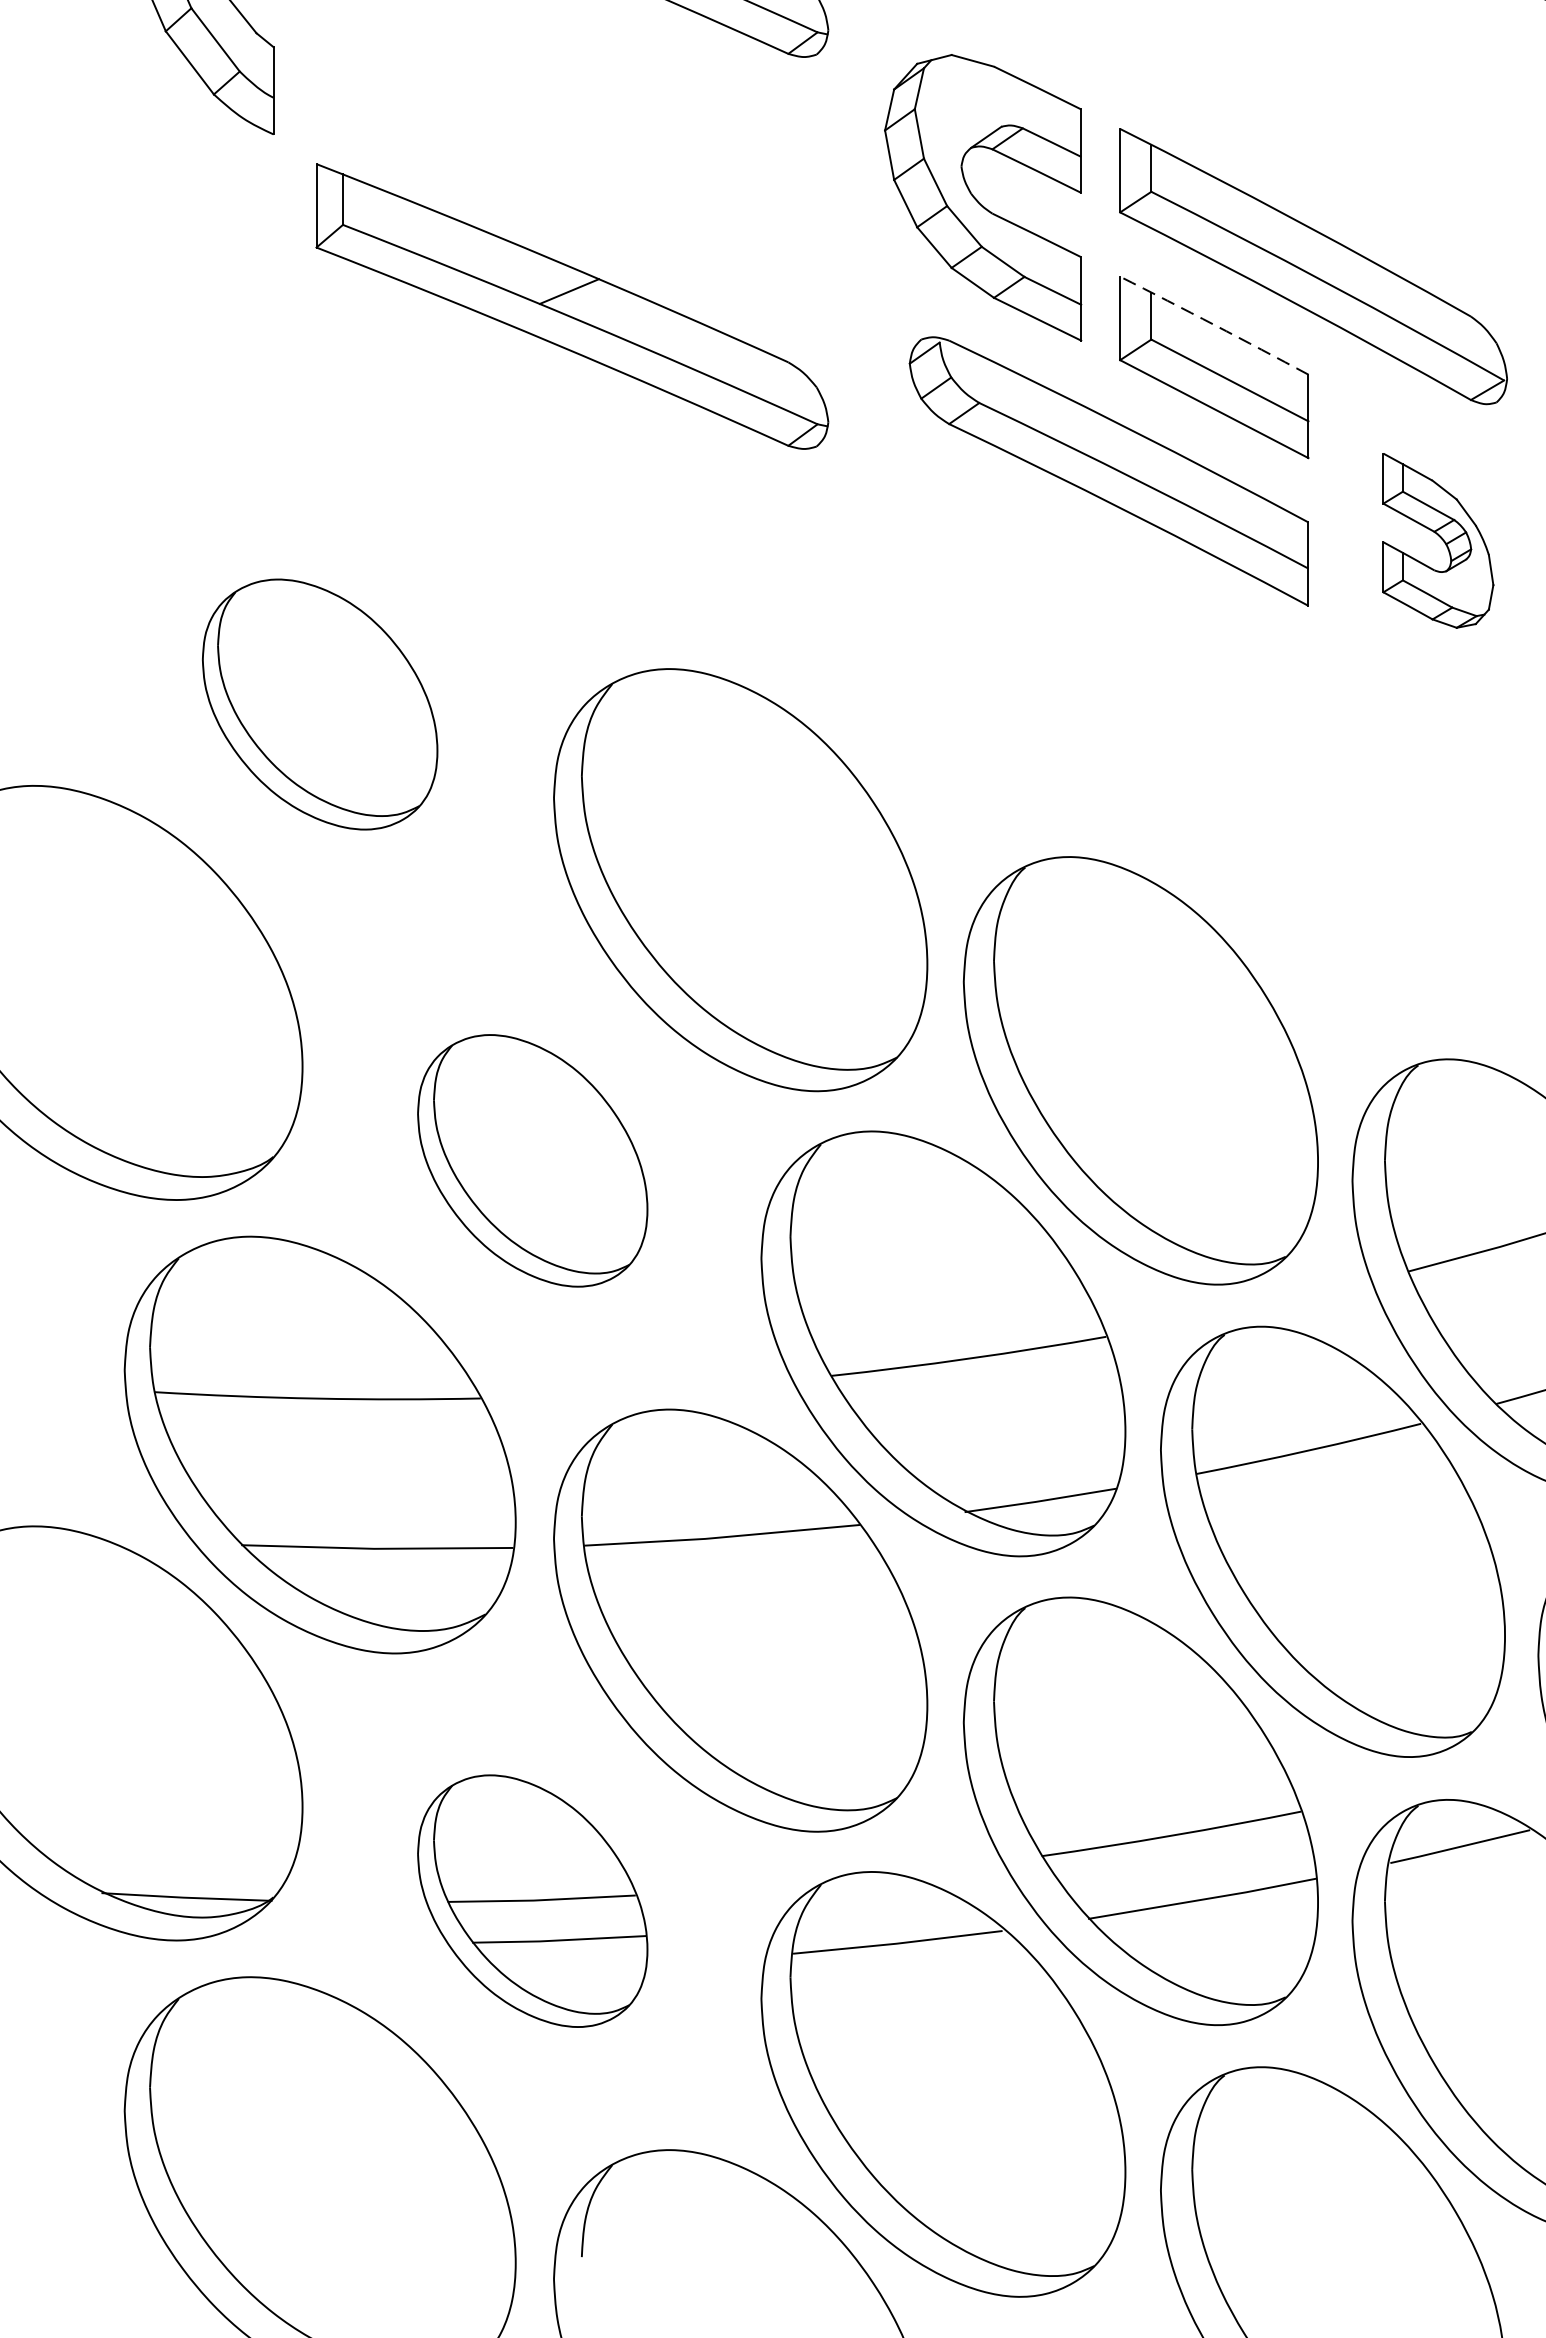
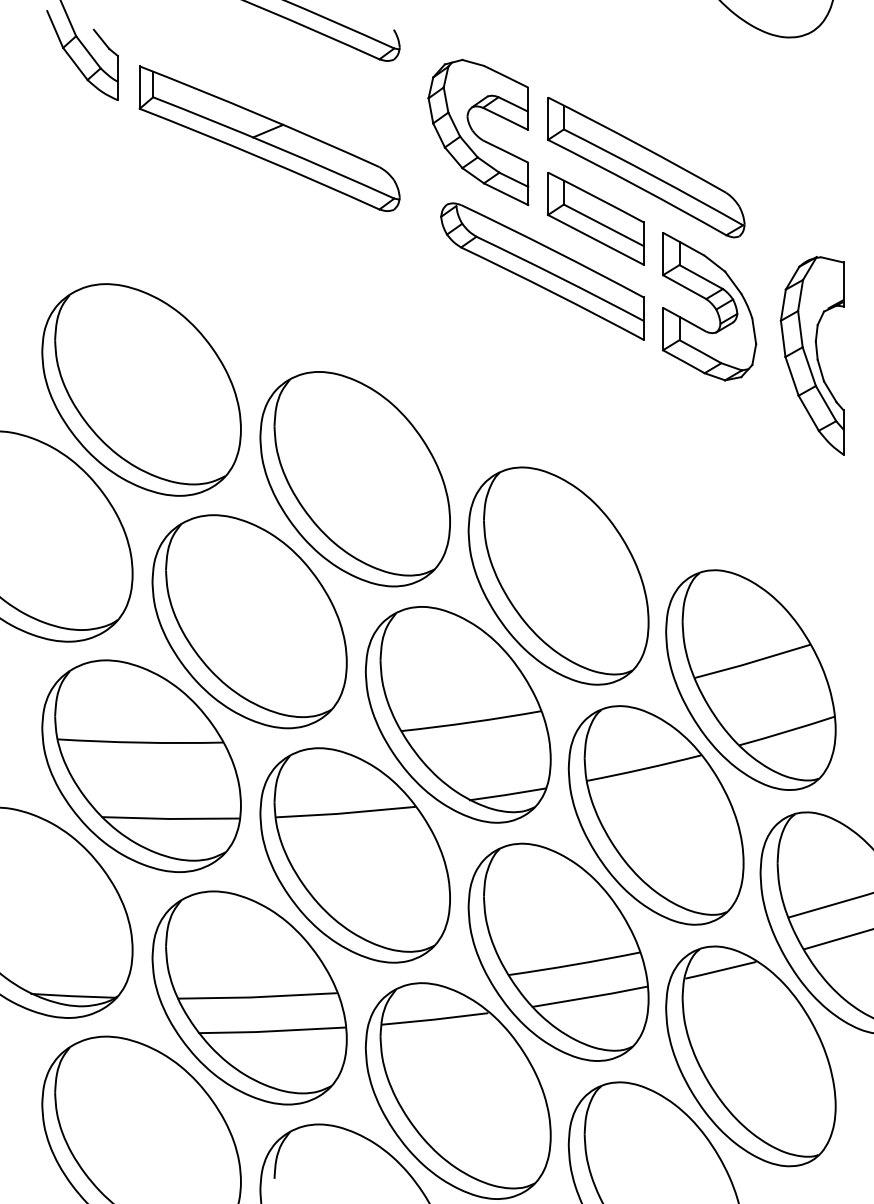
part: (571, 306) -> (269, 138), moved
arc: (1215, 325) -> (596, 197), dashed -> solid
part: (1437, 540) -> (709, 306), size x1.67
part: (320, 703) -> (141, 389), size x1.67
part: (532, 1160) -> (249, 621), size x1.67
part: (532, 1900) -> (249, 997), size x1.67

